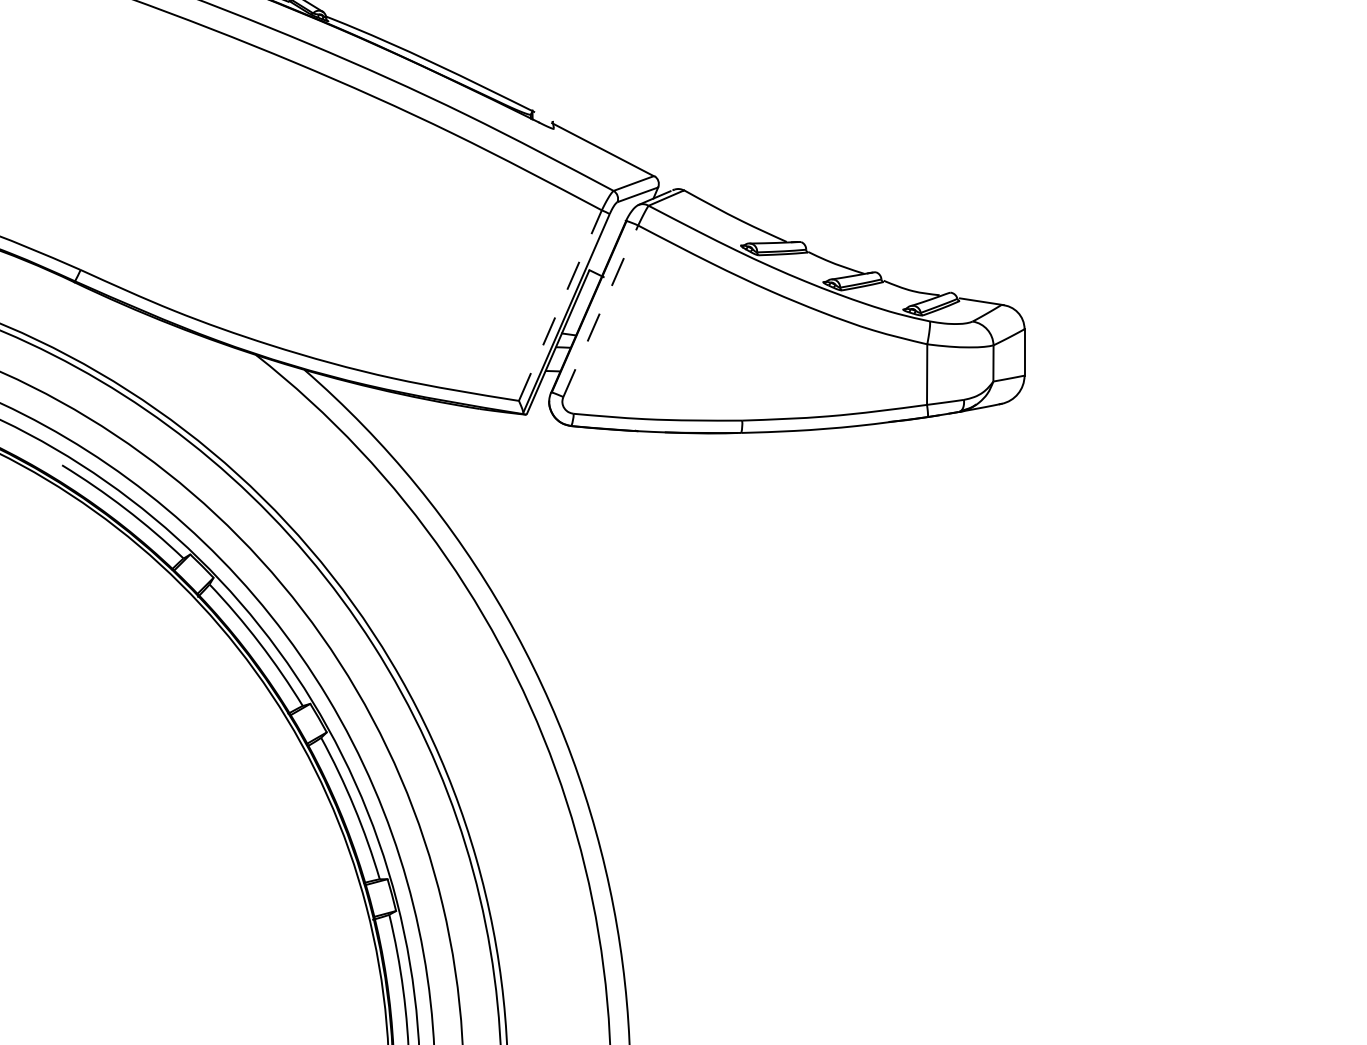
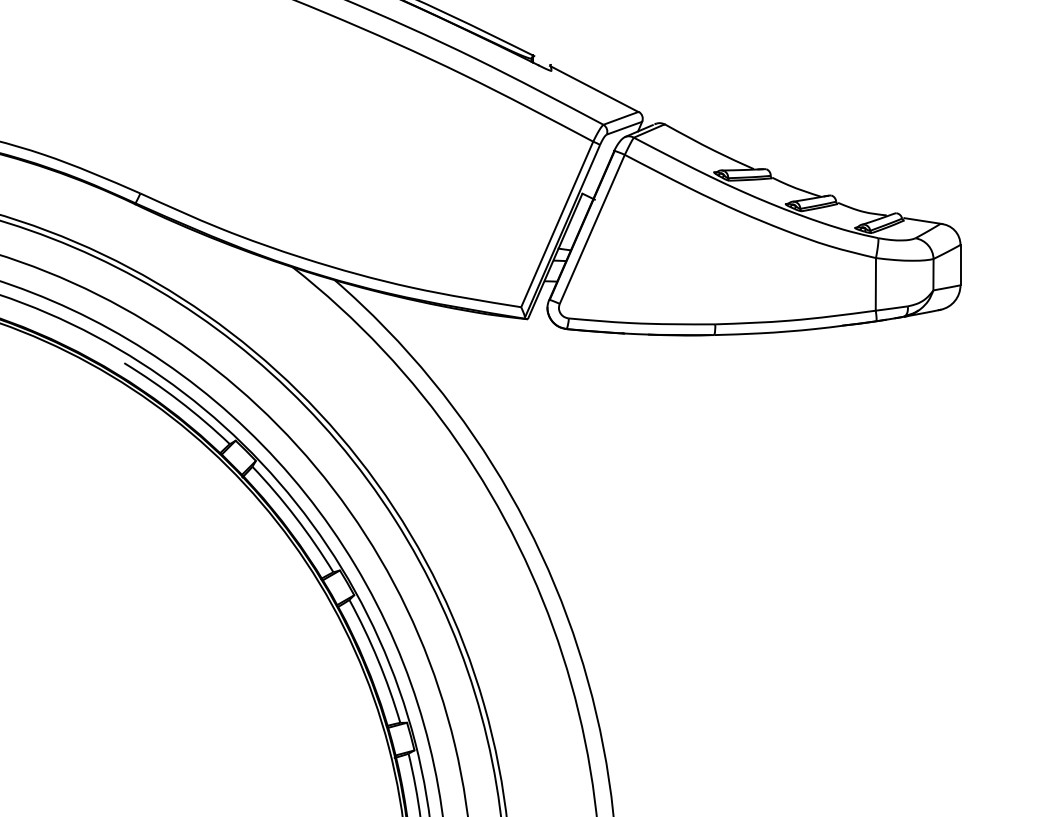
line: (560, 305) -> (557, 224), dashed -> solid
line: (601, 310) -> (592, 228), dashed -> solid

